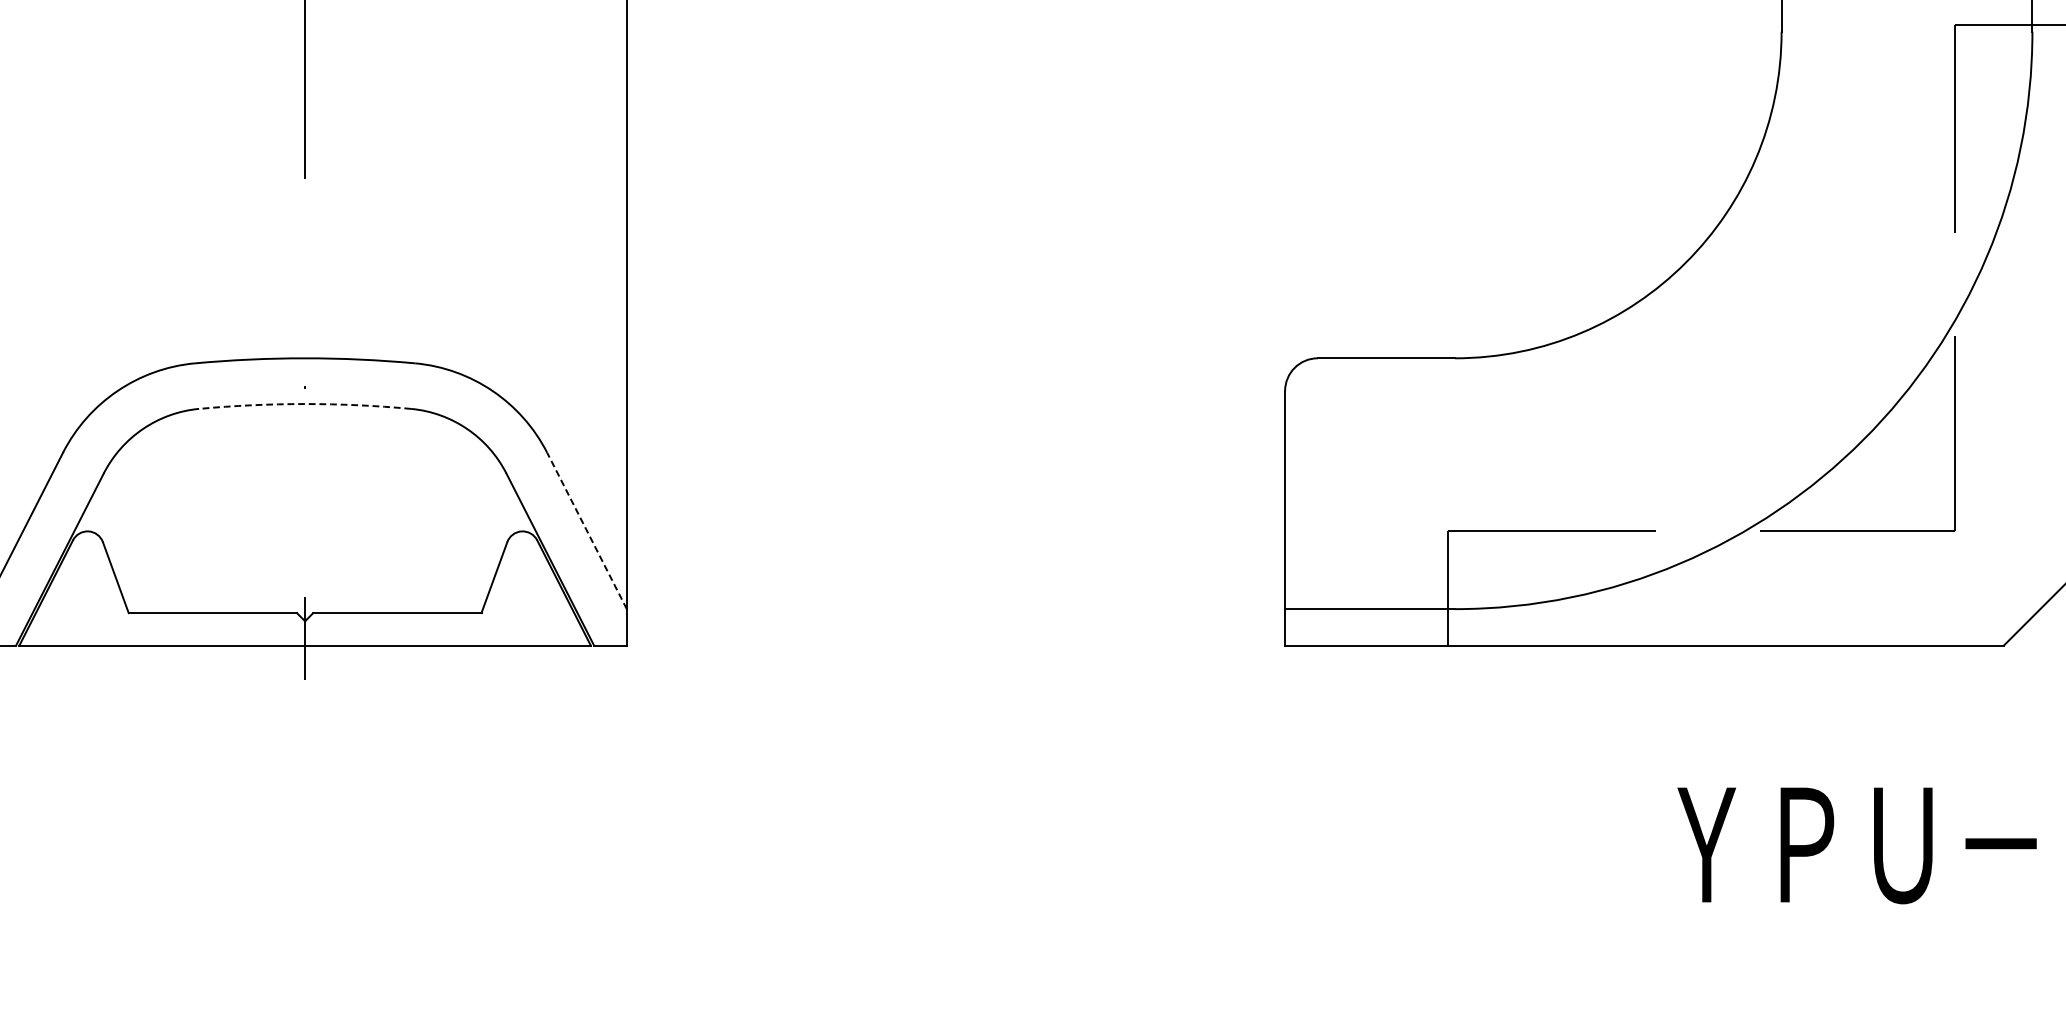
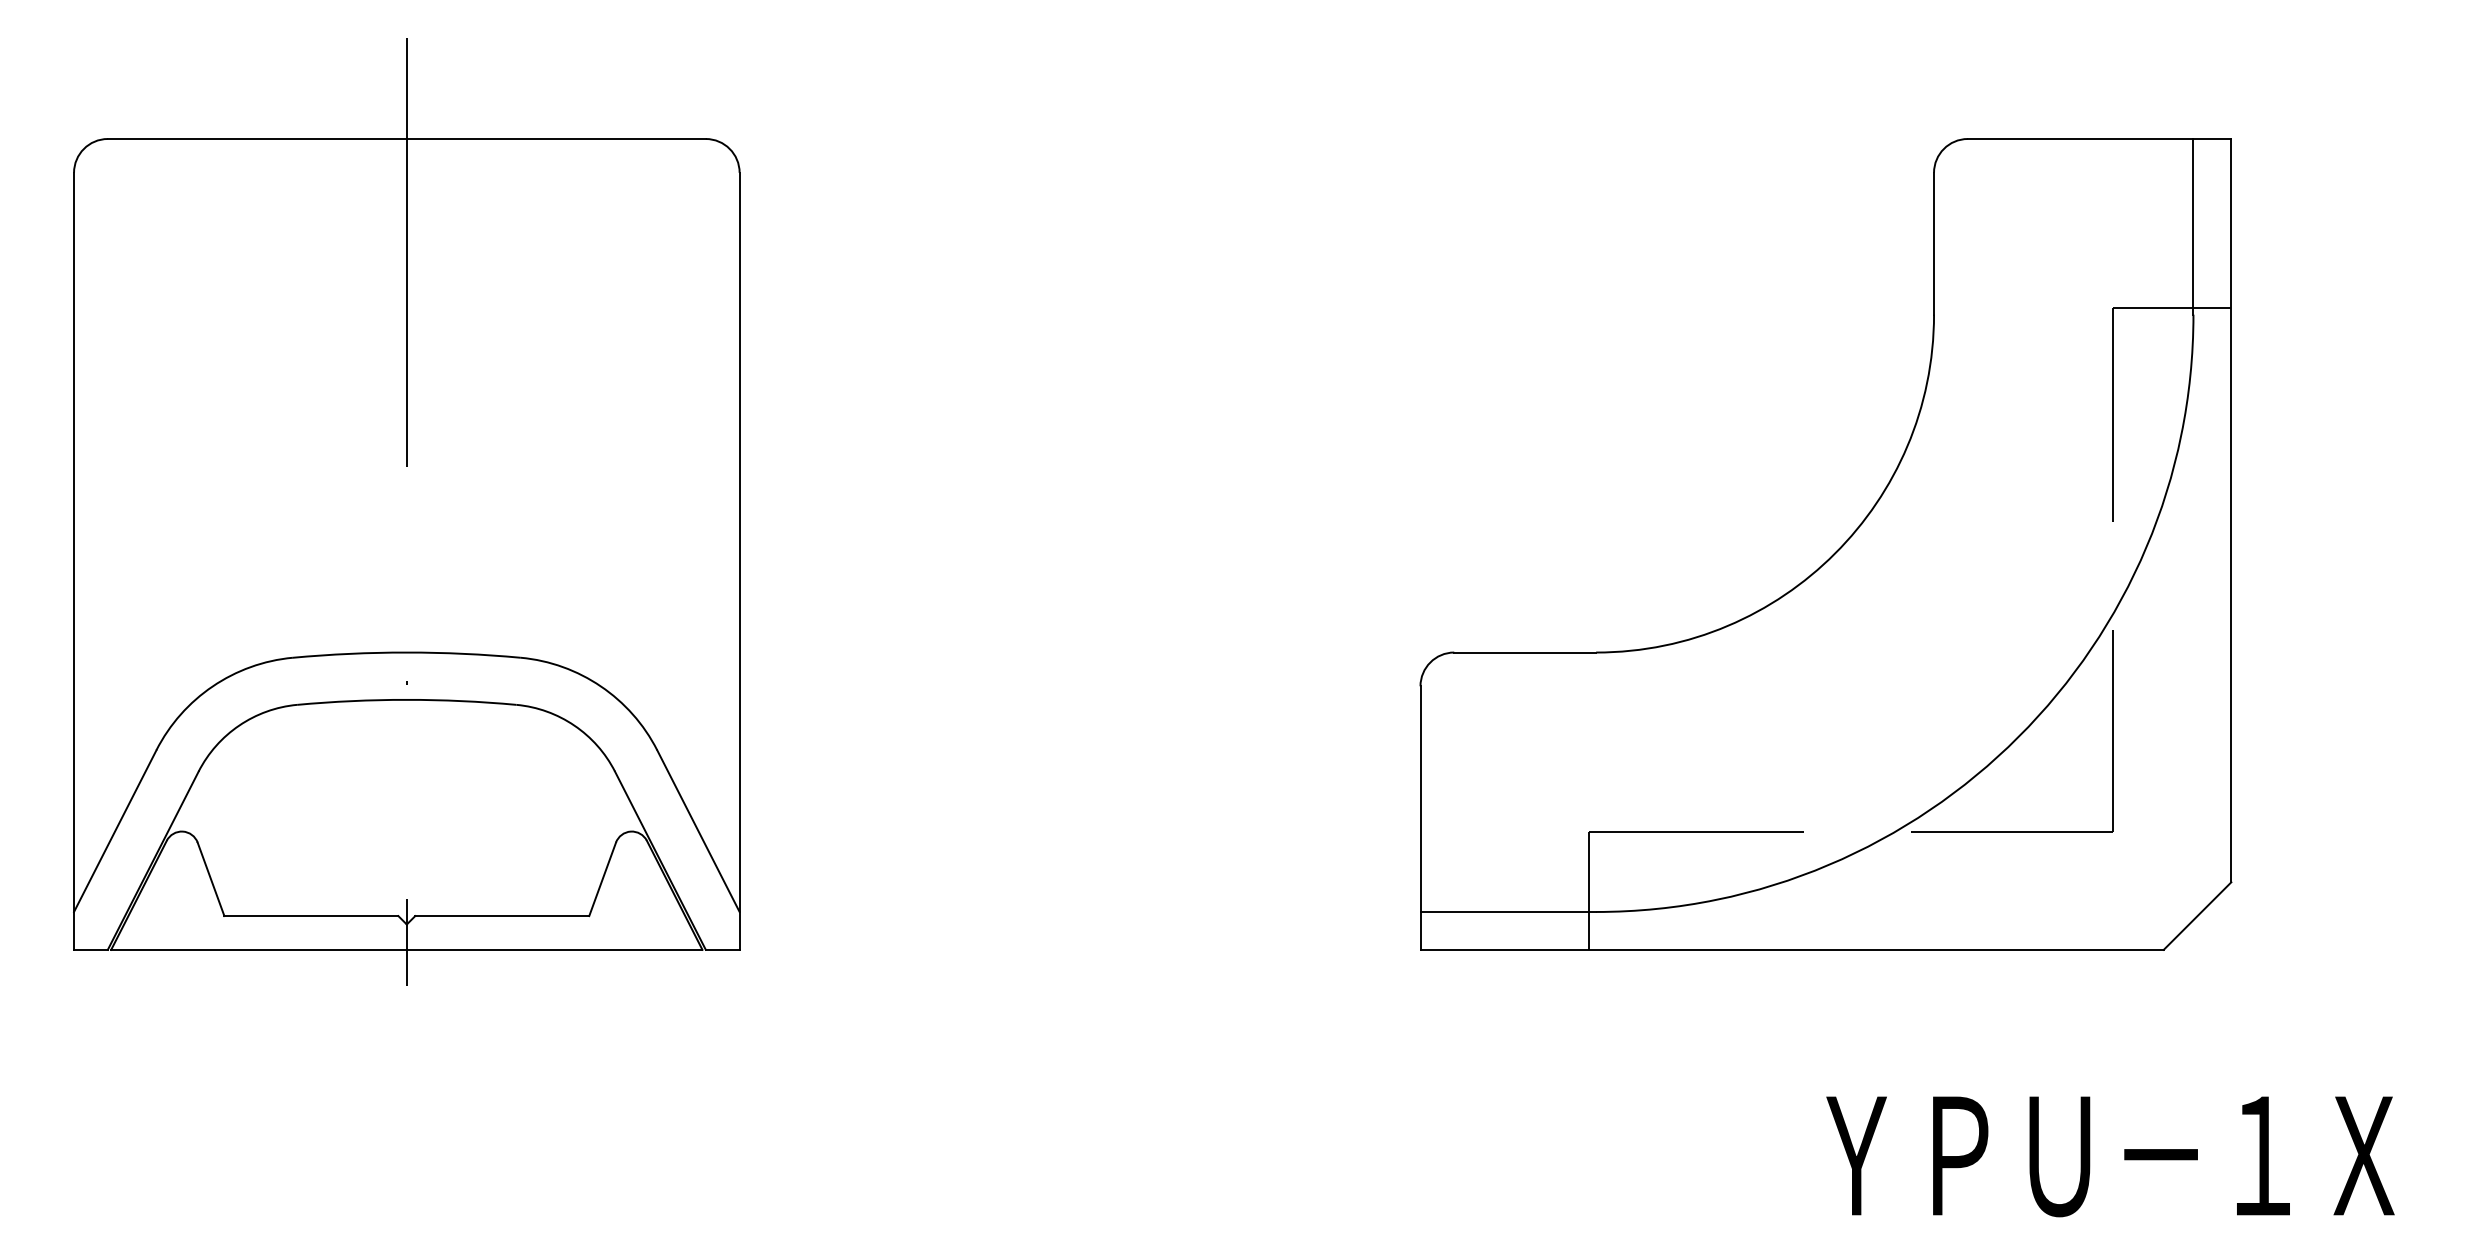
arc: (304, 403) -> (406, 699), dashed -> solid
line: (587, 531) -> (698, 831), dashed -> solid

